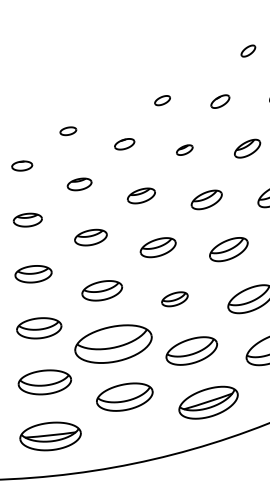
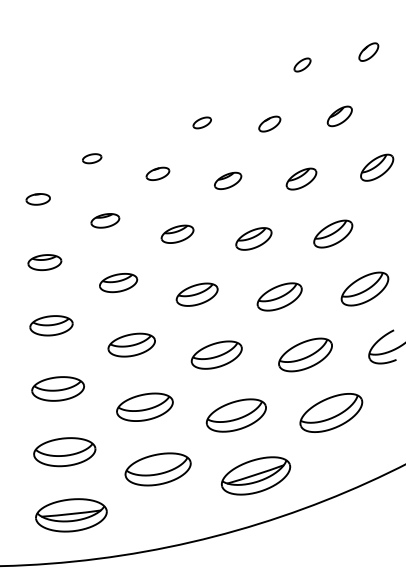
part: (185, 149) -> (228, 180), size x1.43
part: (174, 298) -> (216, 354), size x1.67
part: (113, 343) -> (144, 406), size x0.62

